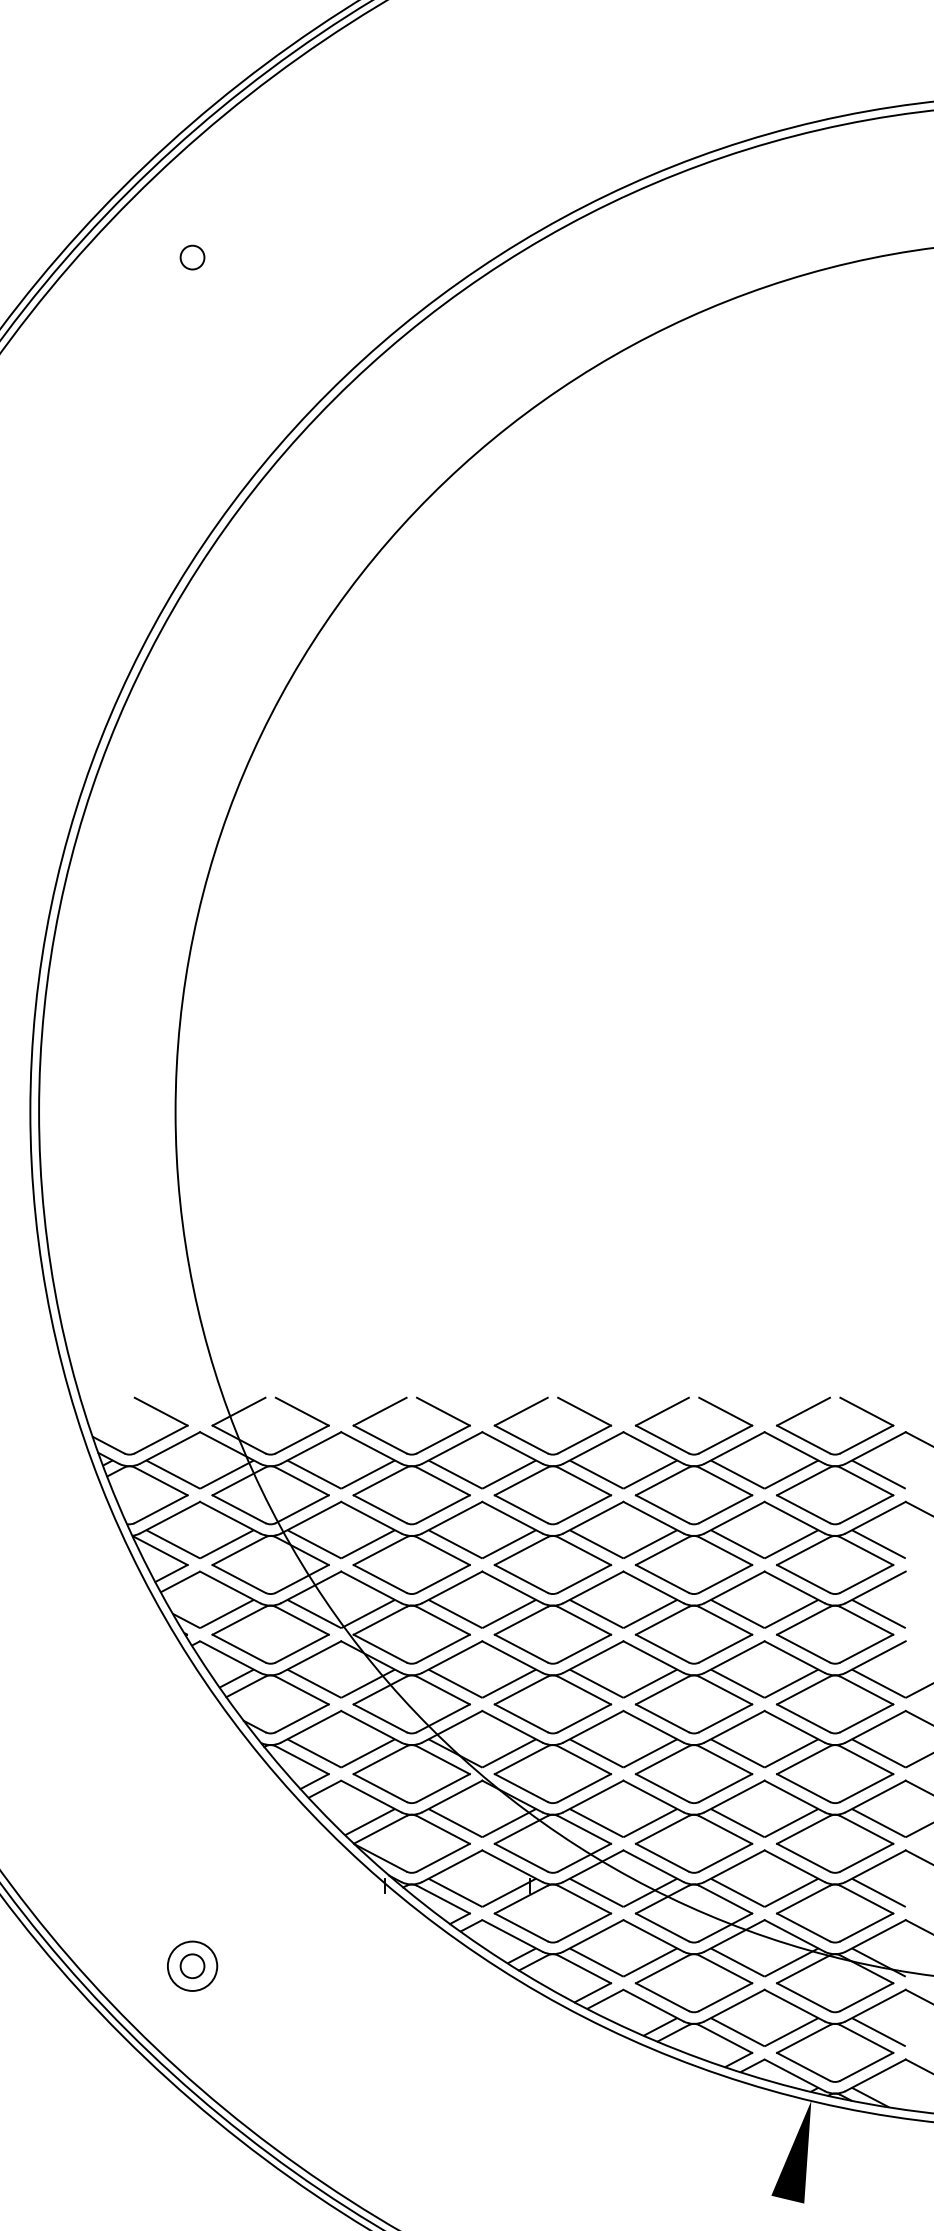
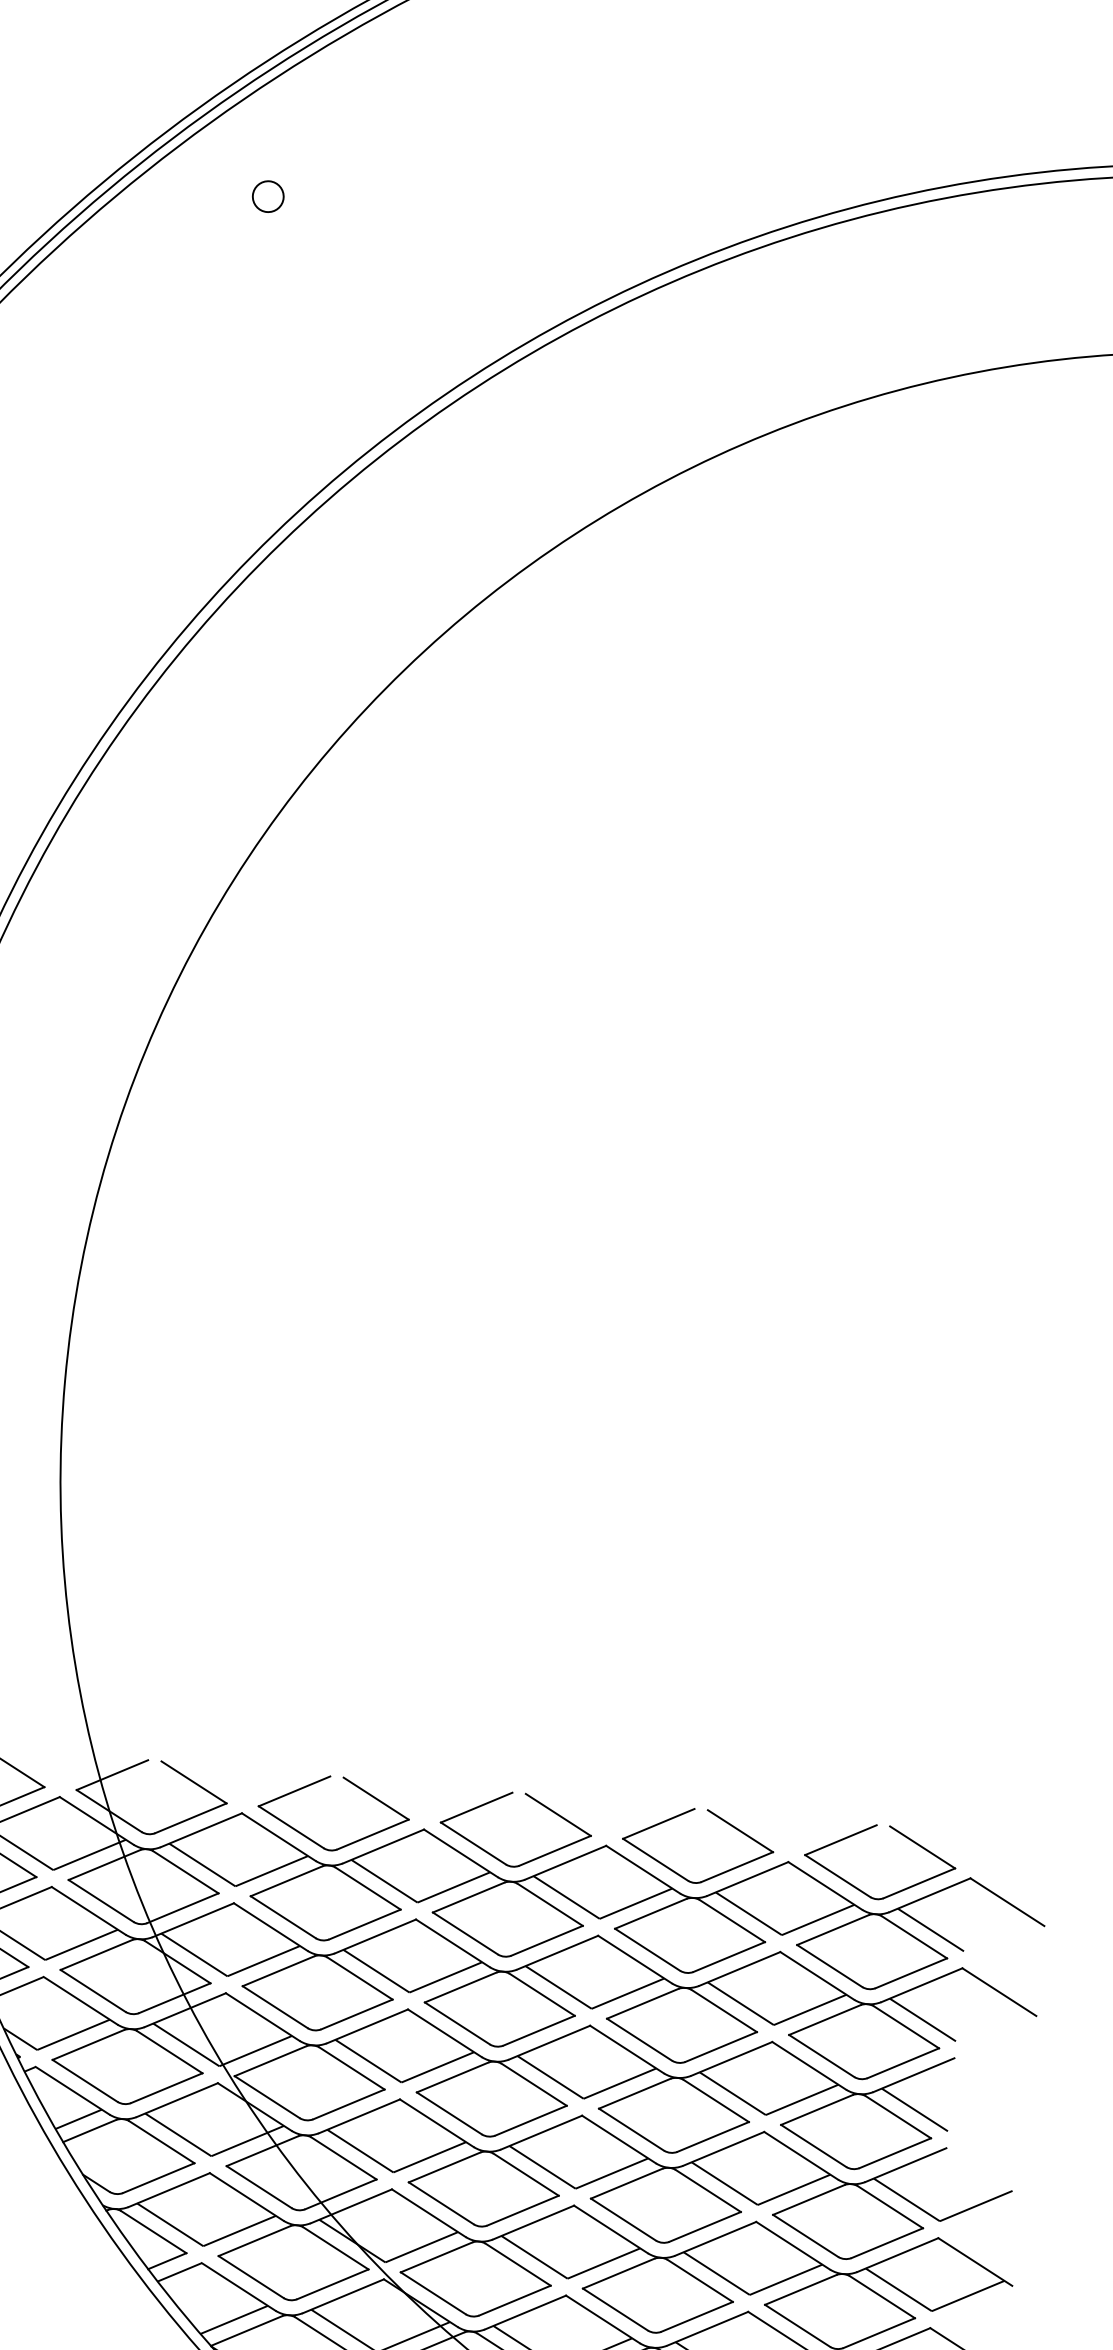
circle: (192, 257) -> (268, 196), moved

